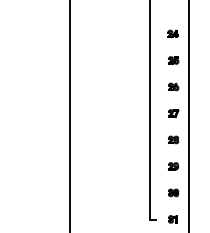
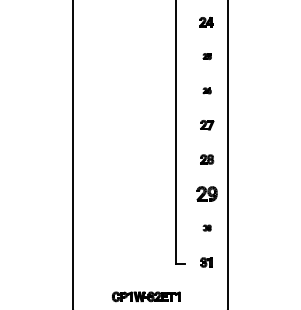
part: (173, 60) -> (207, 56), size x0.6
part: (173, 86) -> (207, 90), size x0.6
part: (173, 166) -> (206, 193), size x1.6
part: (173, 192) -> (207, 227), size x0.6

